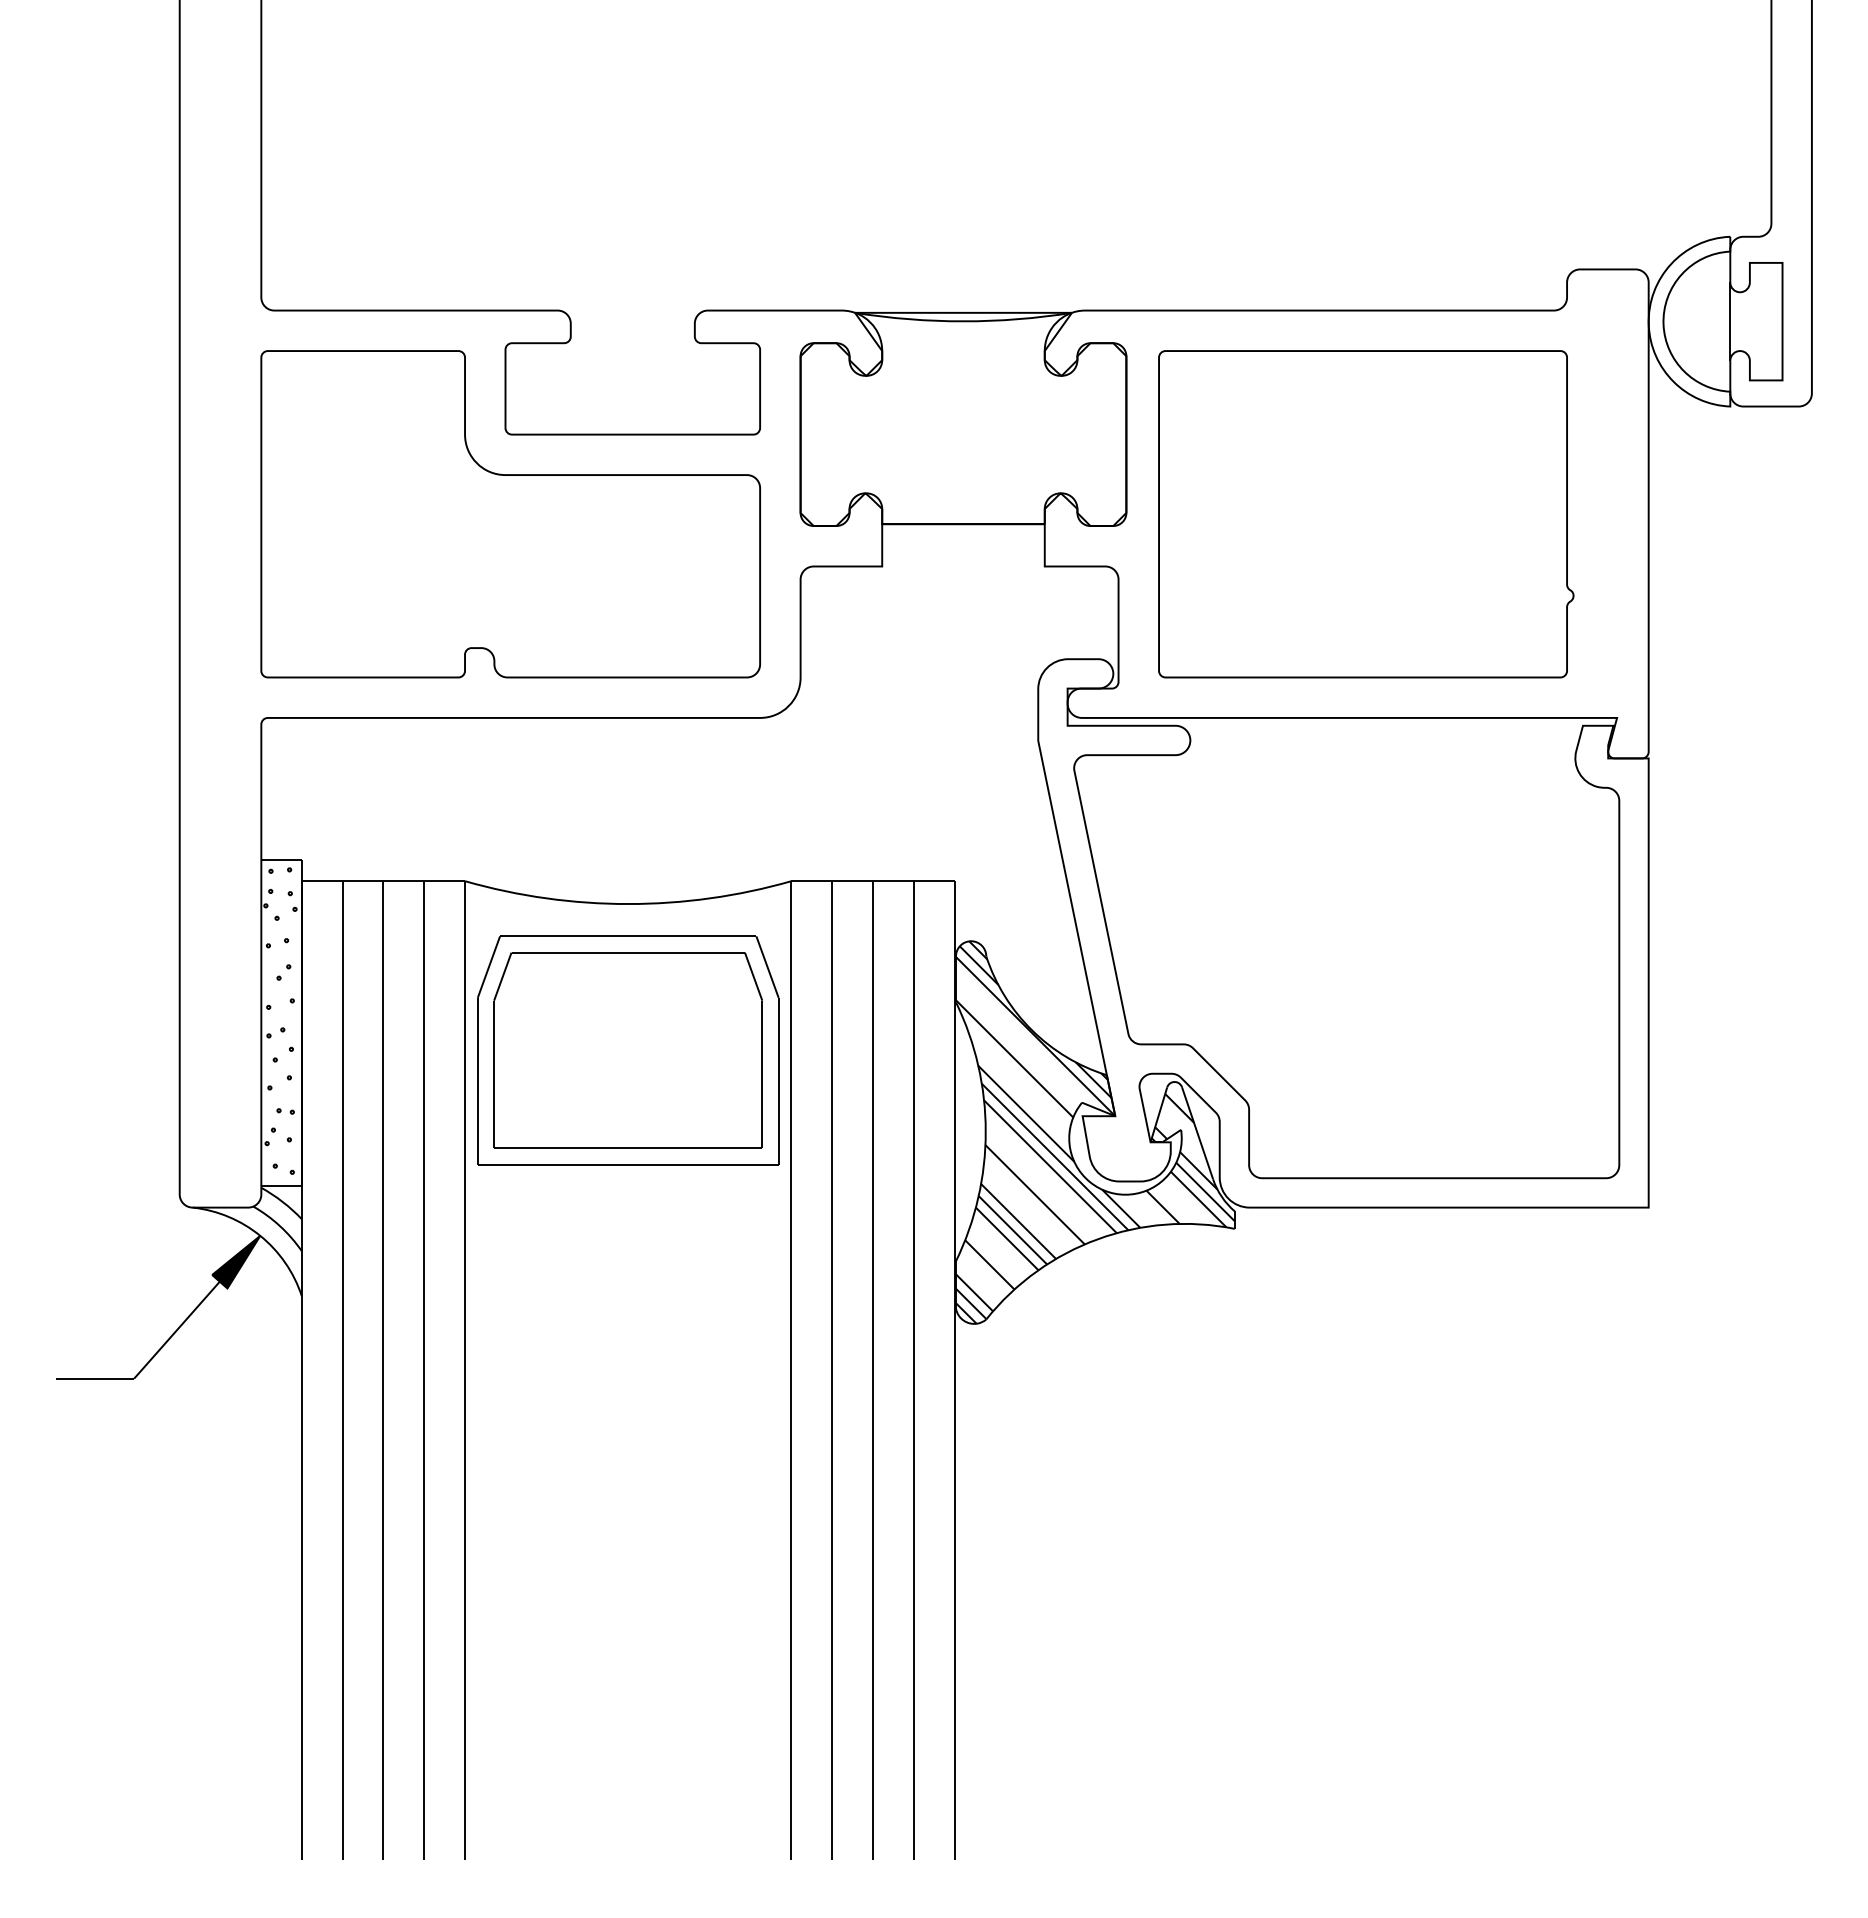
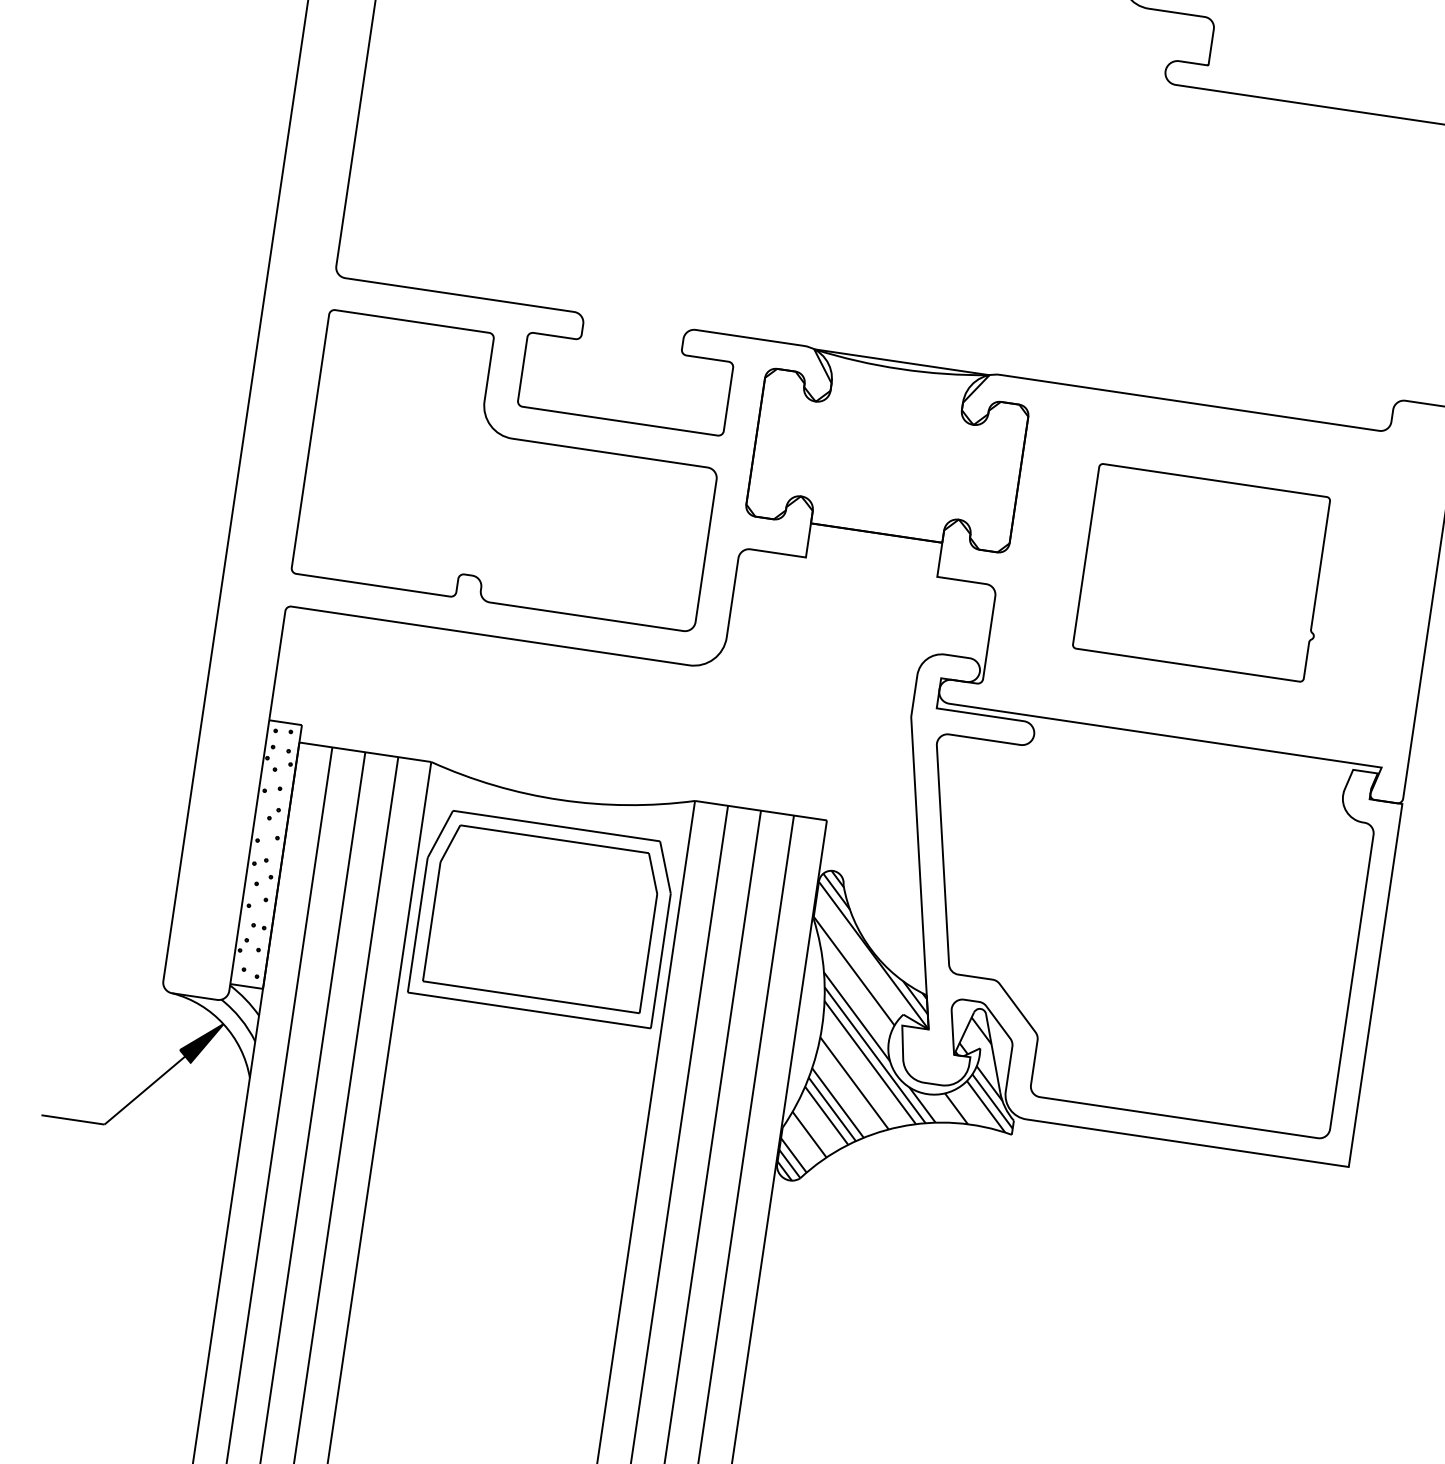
part: (1366, 514) -> (1203, 573), size x0.7

